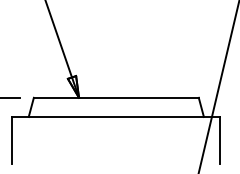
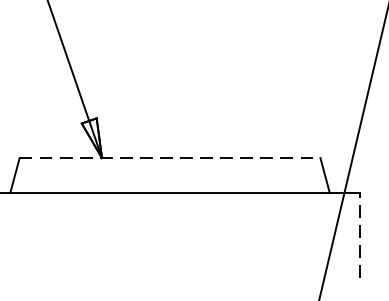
line: (116, 97) -> (170, 157), solid -> dashed
line: (220, 139) -> (360, 234), solid -> dashed

